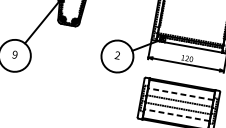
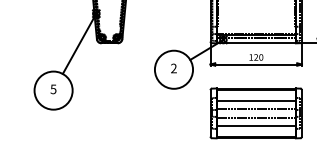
text: (15, 54) -> (53, 88), 9 -> 5
line: (181, 94) -> (256, 100), dashed -> solid
line: (177, 115) -> (256, 126), dashed -> solid

